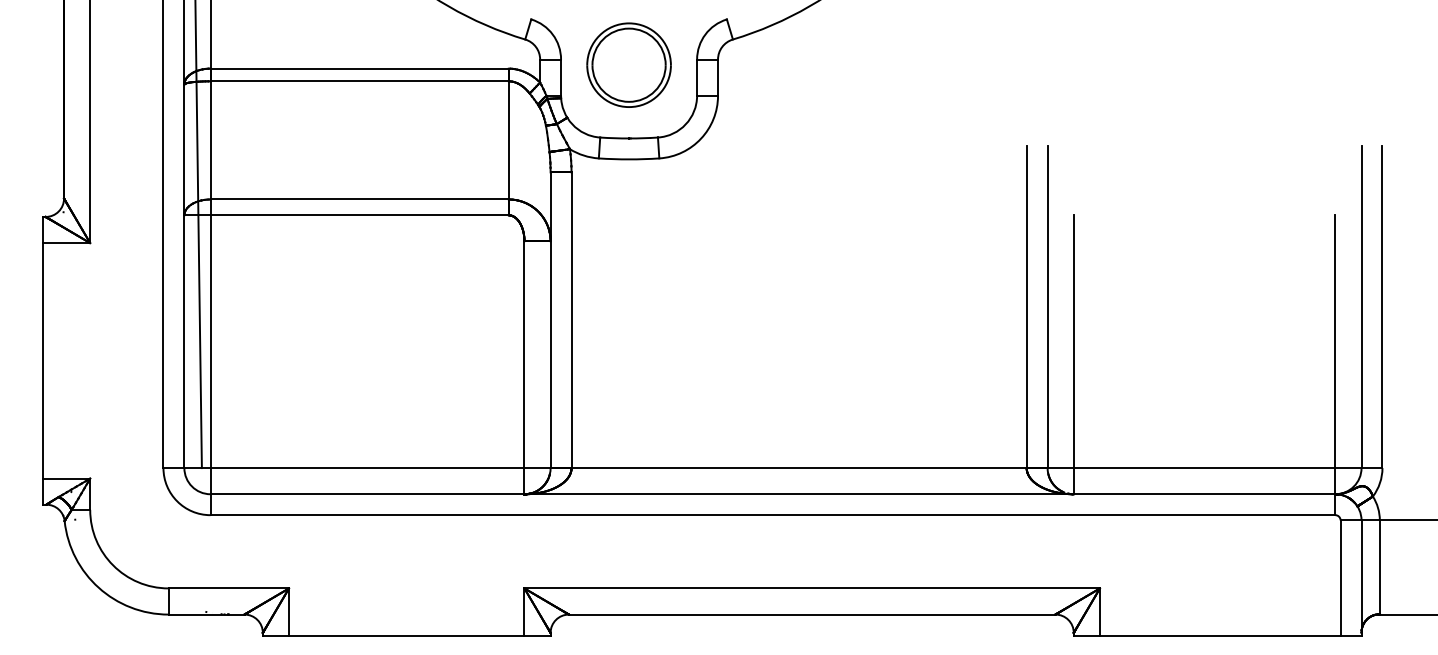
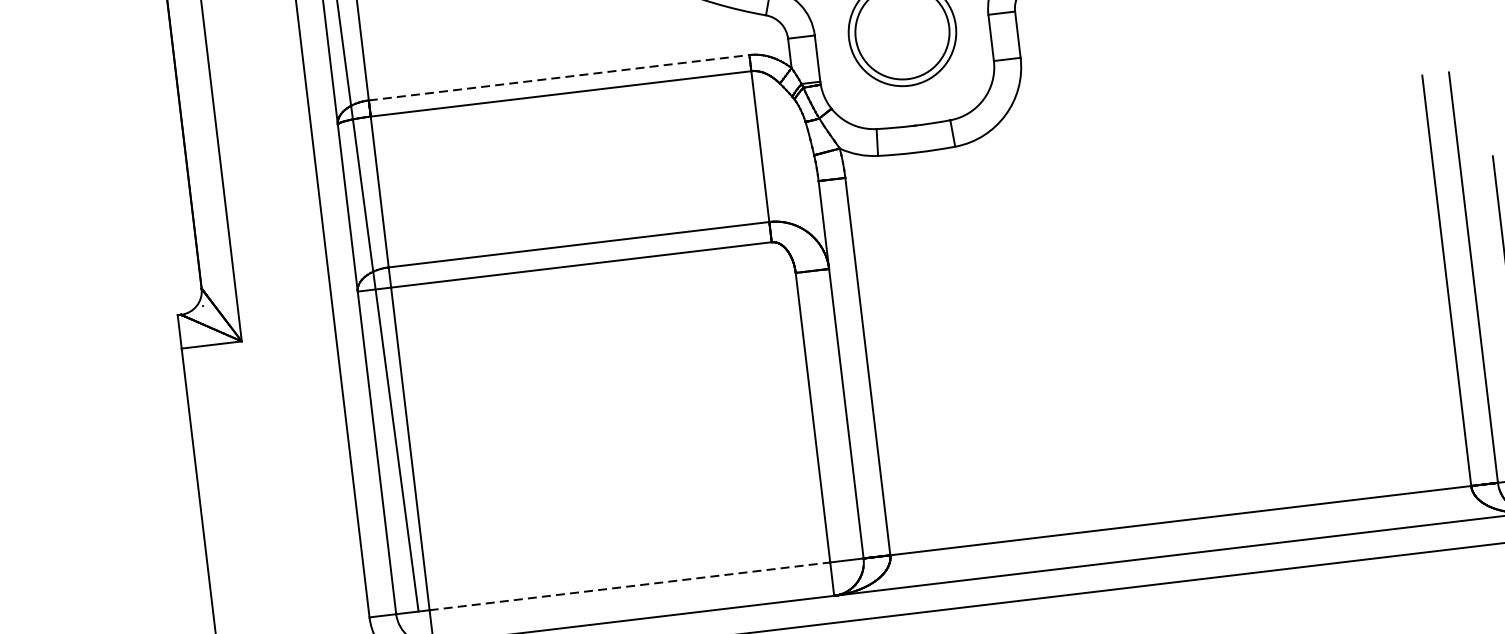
line: (360, 68) -> (560, 77), solid -> dashed
line: (367, 468) -> (629, 586), solid -> dashed

